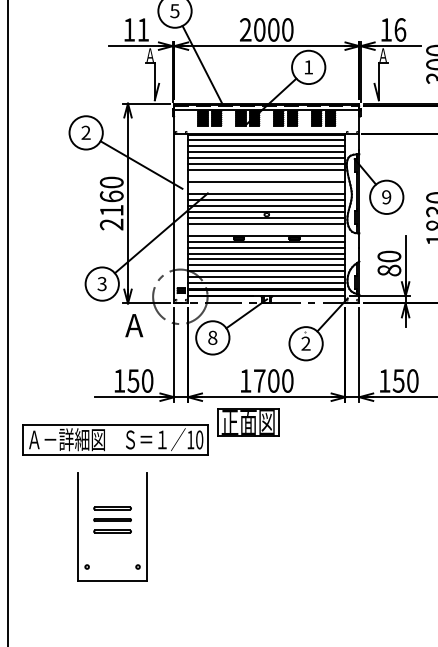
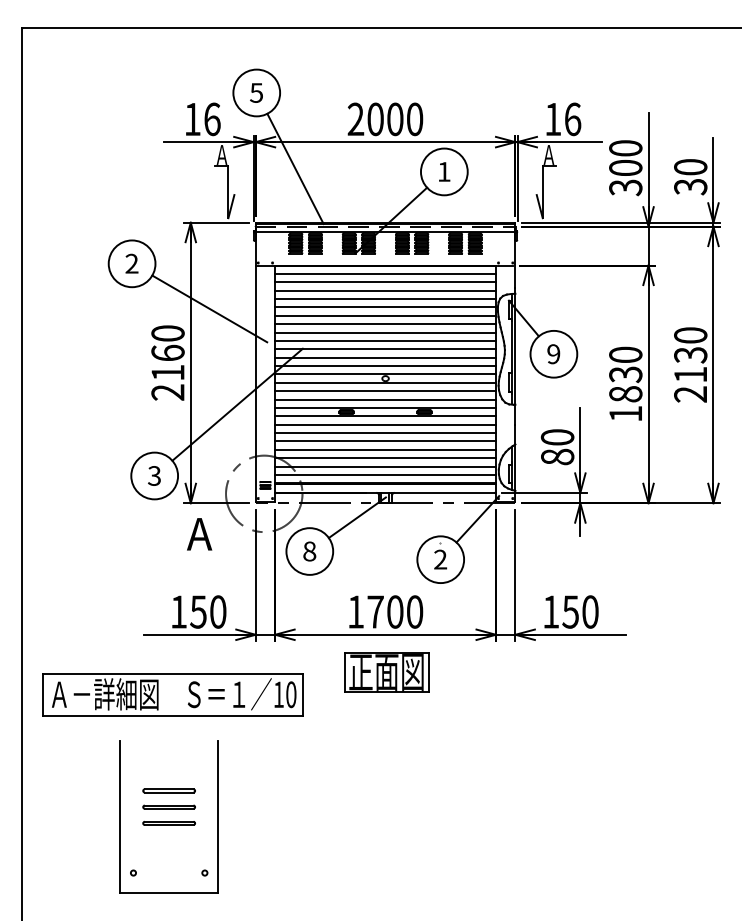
text: (143, 30) -> (212, 119), 11 -> 16
line: (266, 176) -> (385, 324), added
line: (266, 187) -> (385, 340), added
line: (266, 229) -> (385, 399), added
part: (248, 422) -> (386, 672), moved

